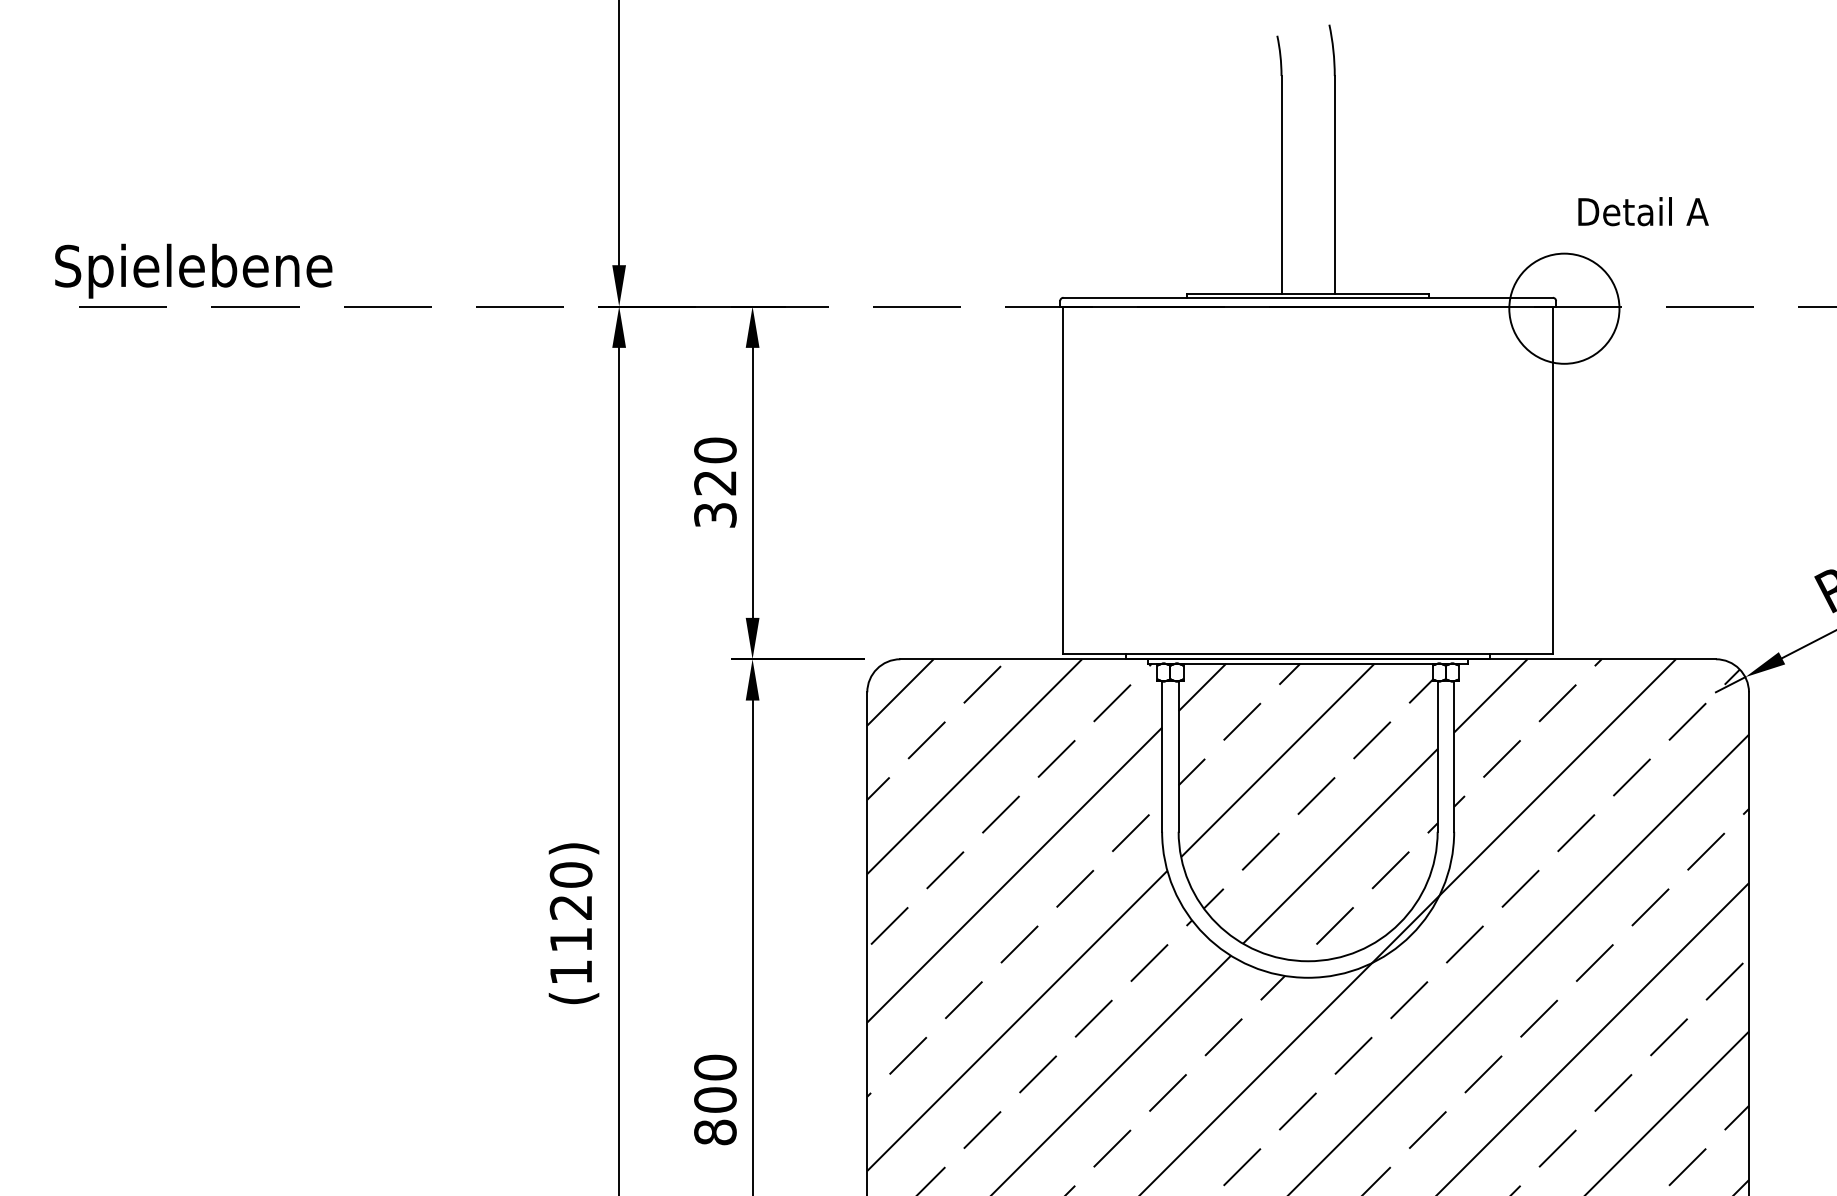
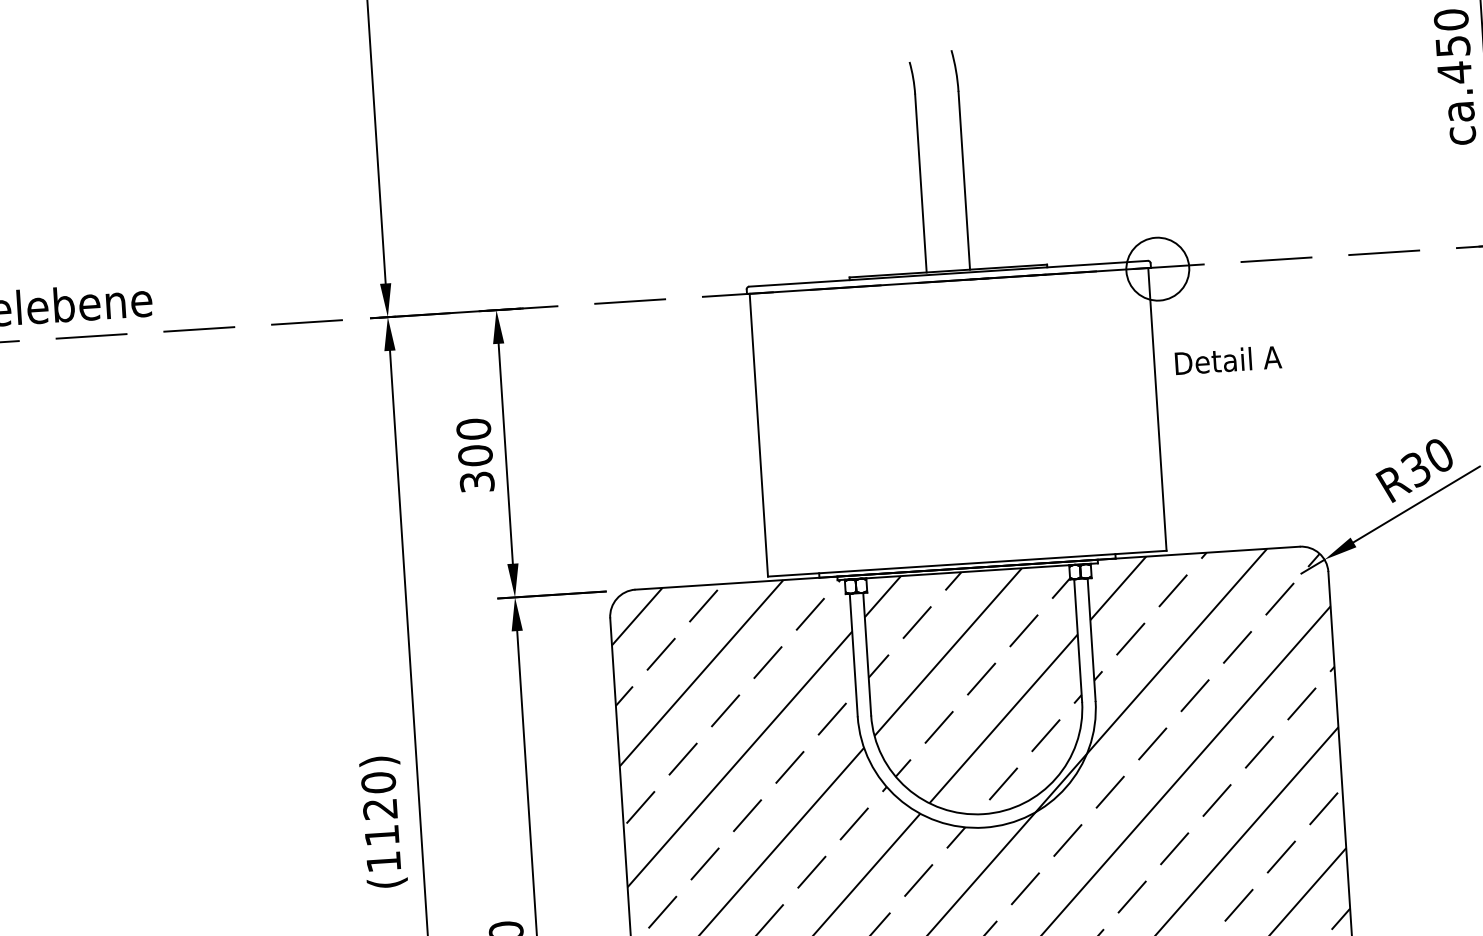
text: (1643, 211) -> (1228, 360), moved
circle: (1564, 308) -> (1157, 268), size x0.7
text: (715, 482) -> (475, 455), 320 -> 300

